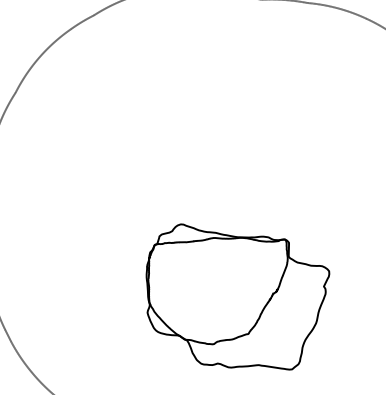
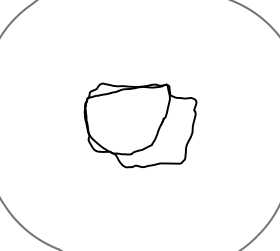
part: (234, 299) -> (140, 125), moved

